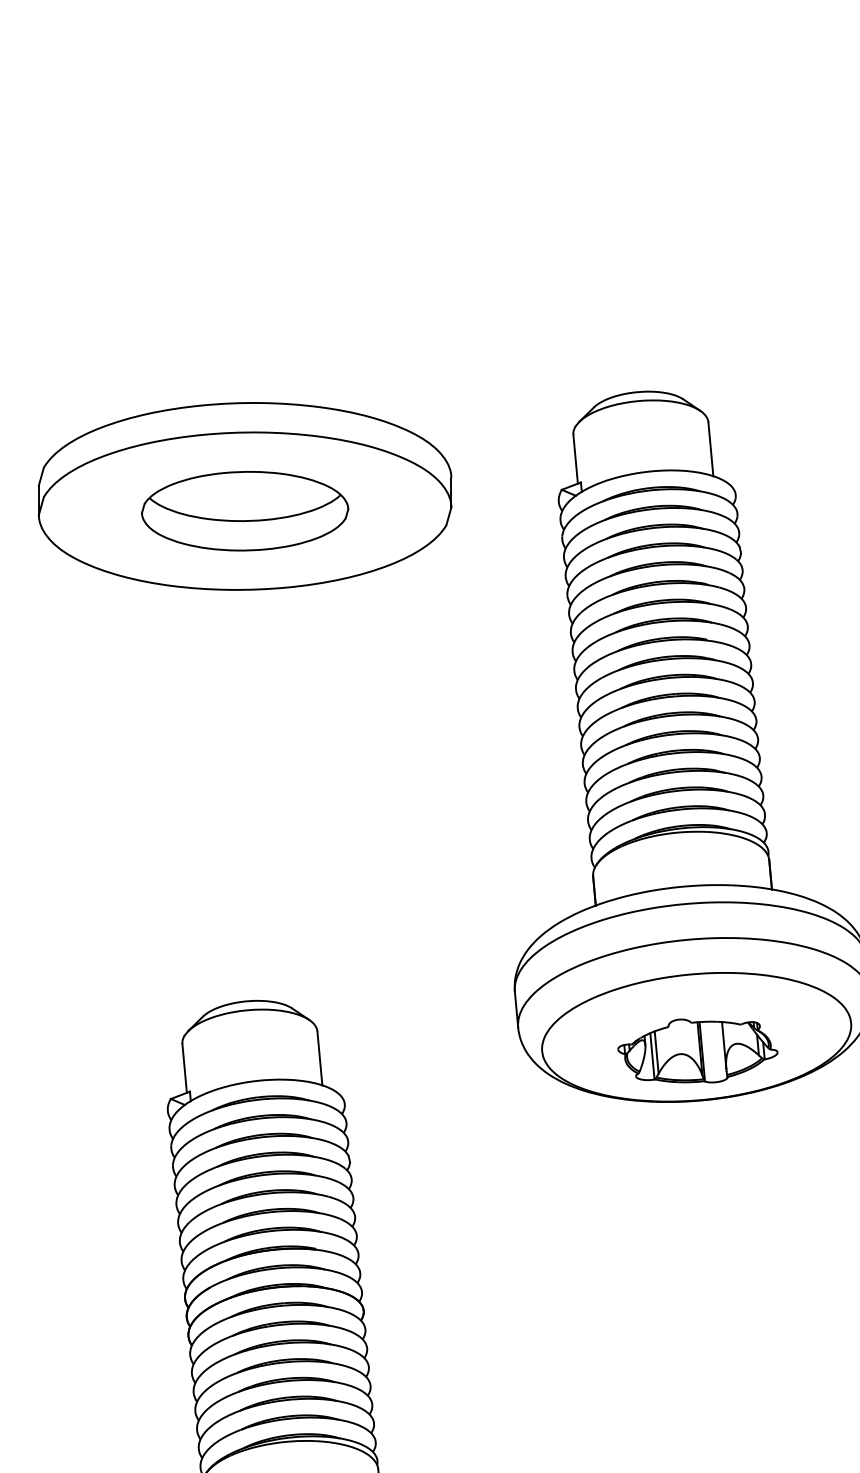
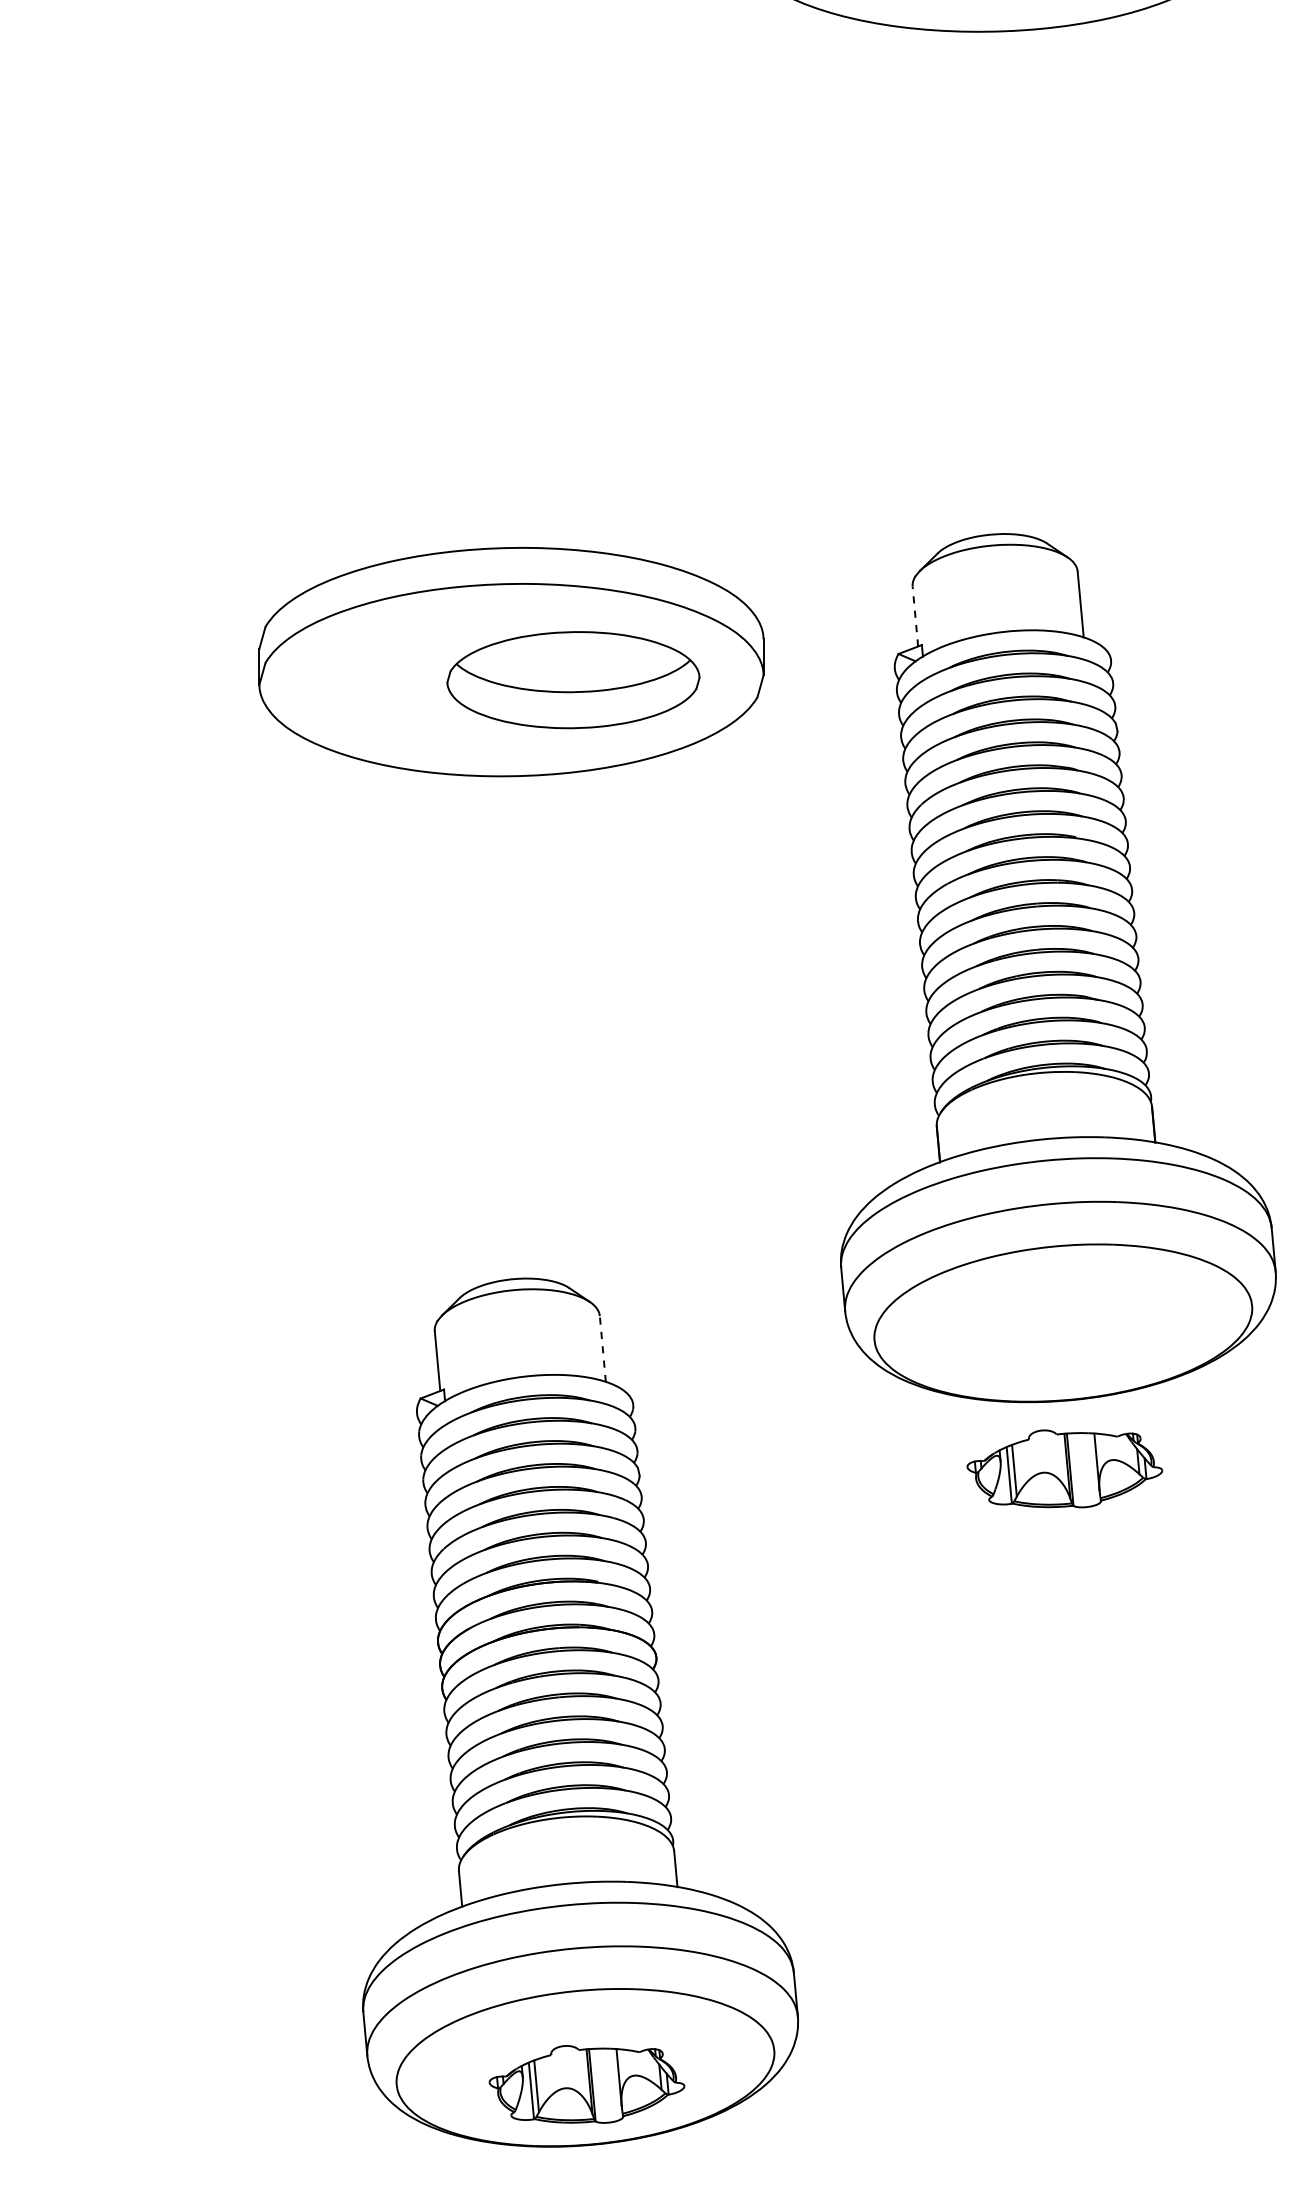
line: (575, 459) -> (915, 616), solid -> dashed
part: (245, 511) -> (573, 680), moved
part: (697, 1050) -> (1064, 1468), moved
line: (319, 1058) -> (602, 1348), solid -> dashed

